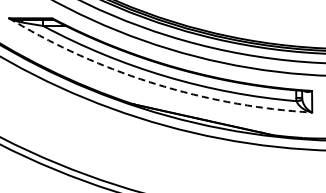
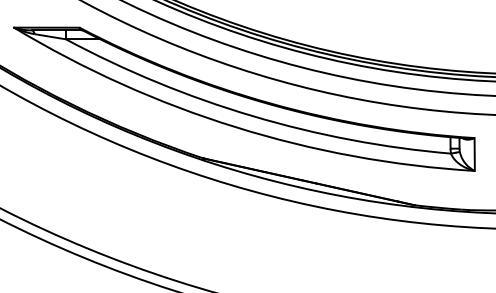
arc: (154, 83) -> (235, 126), dashed -> solid

